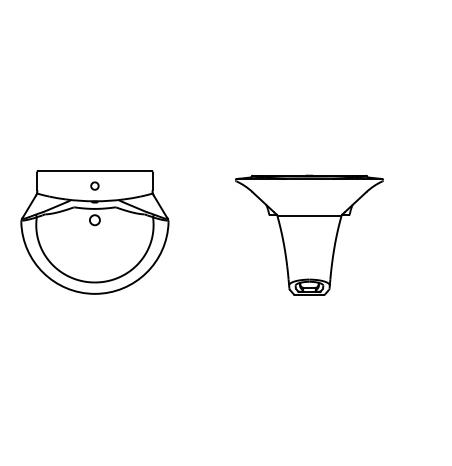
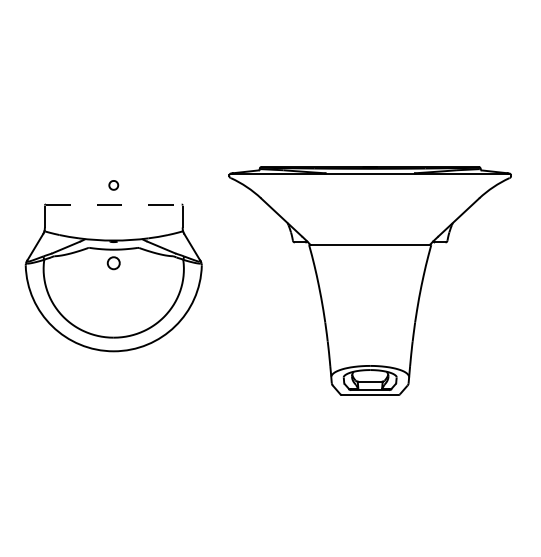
line: (94, 171) -> (113, 204), solid -> dashed
part: (94, 186) -> (113, 185), moved
part: (309, 235) -> (370, 281), size x1.6

